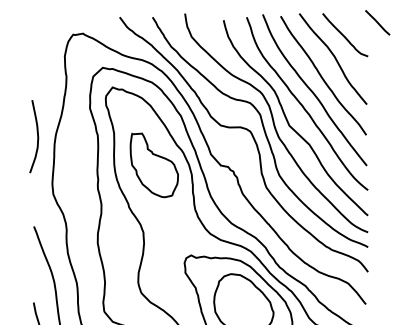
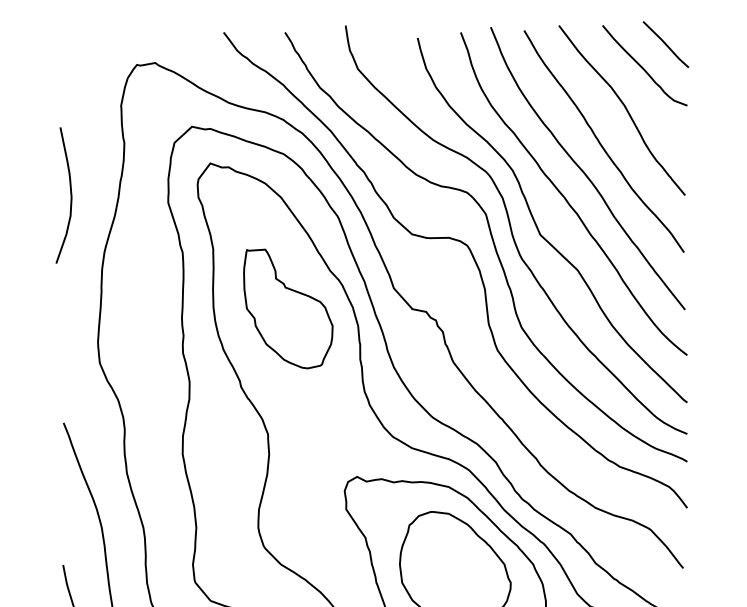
line: (377, 22) -> (665, 44), moved
curve: (37, 136) -> (70, 195), moved

